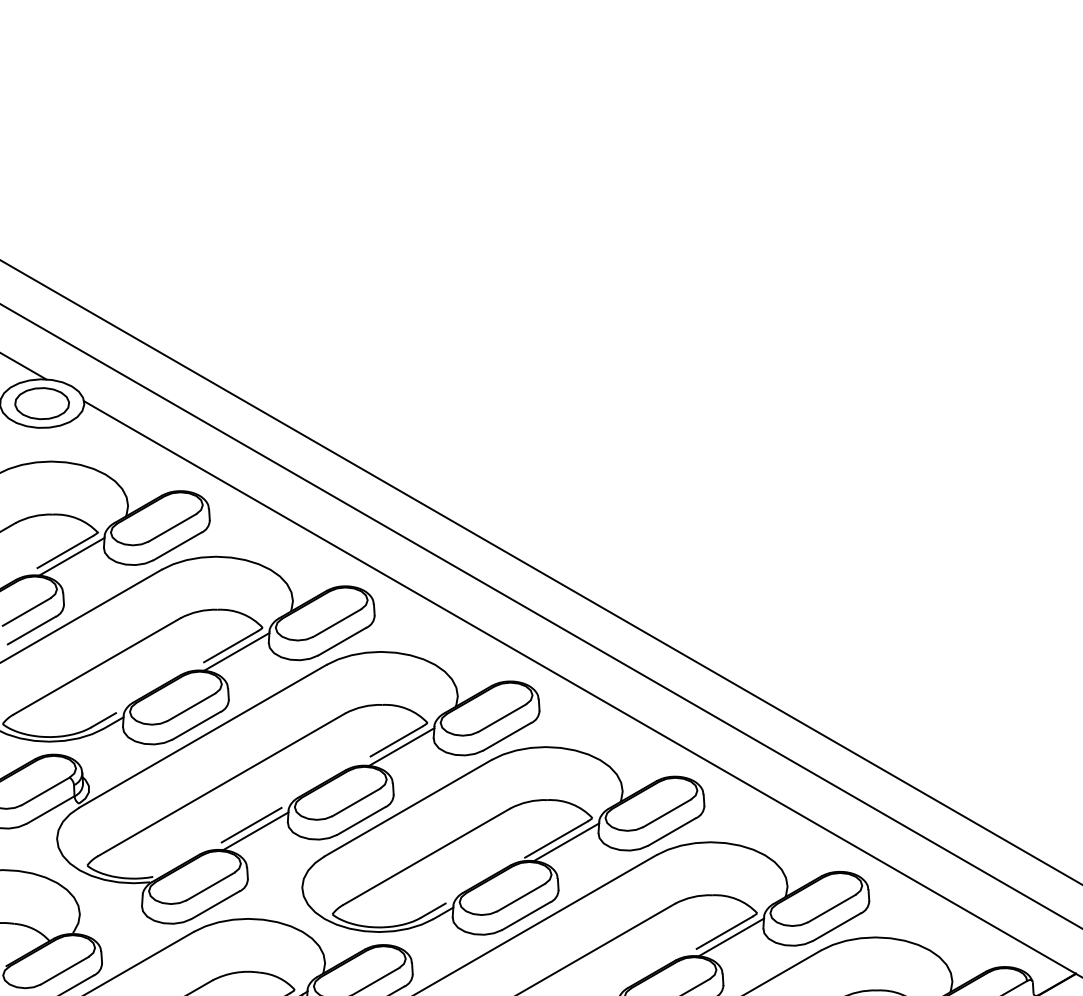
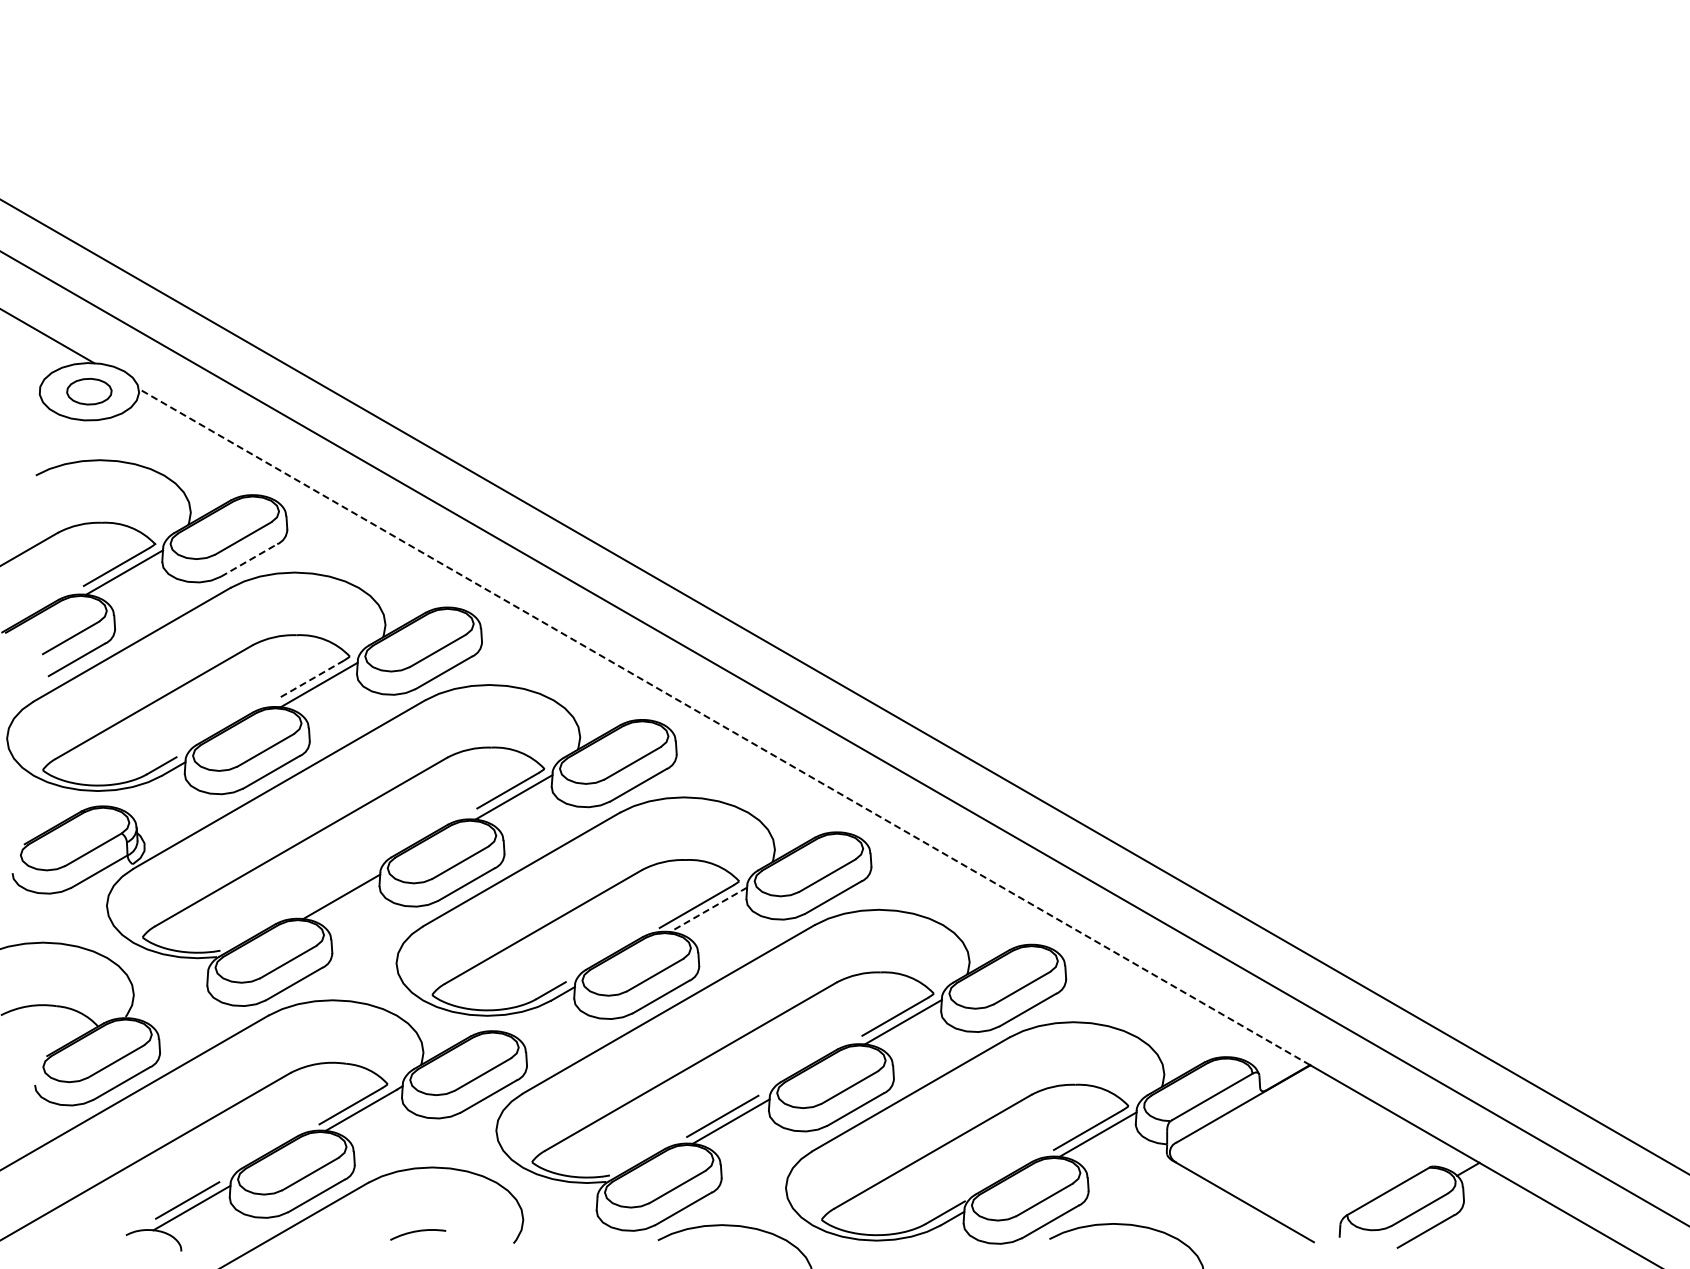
part: (42, 403) -> (89, 391), size x0.7
line: (177, 546) -> (249, 560), solid -> dashed
line: (231, 646) -> (312, 678), solid -> dashed
line: (579, 687) -> (724, 726), solid -> dashed
line: (251, 825) -> (336, 889), removed
line: (566, 842) -> (708, 910), solid -> dashed

